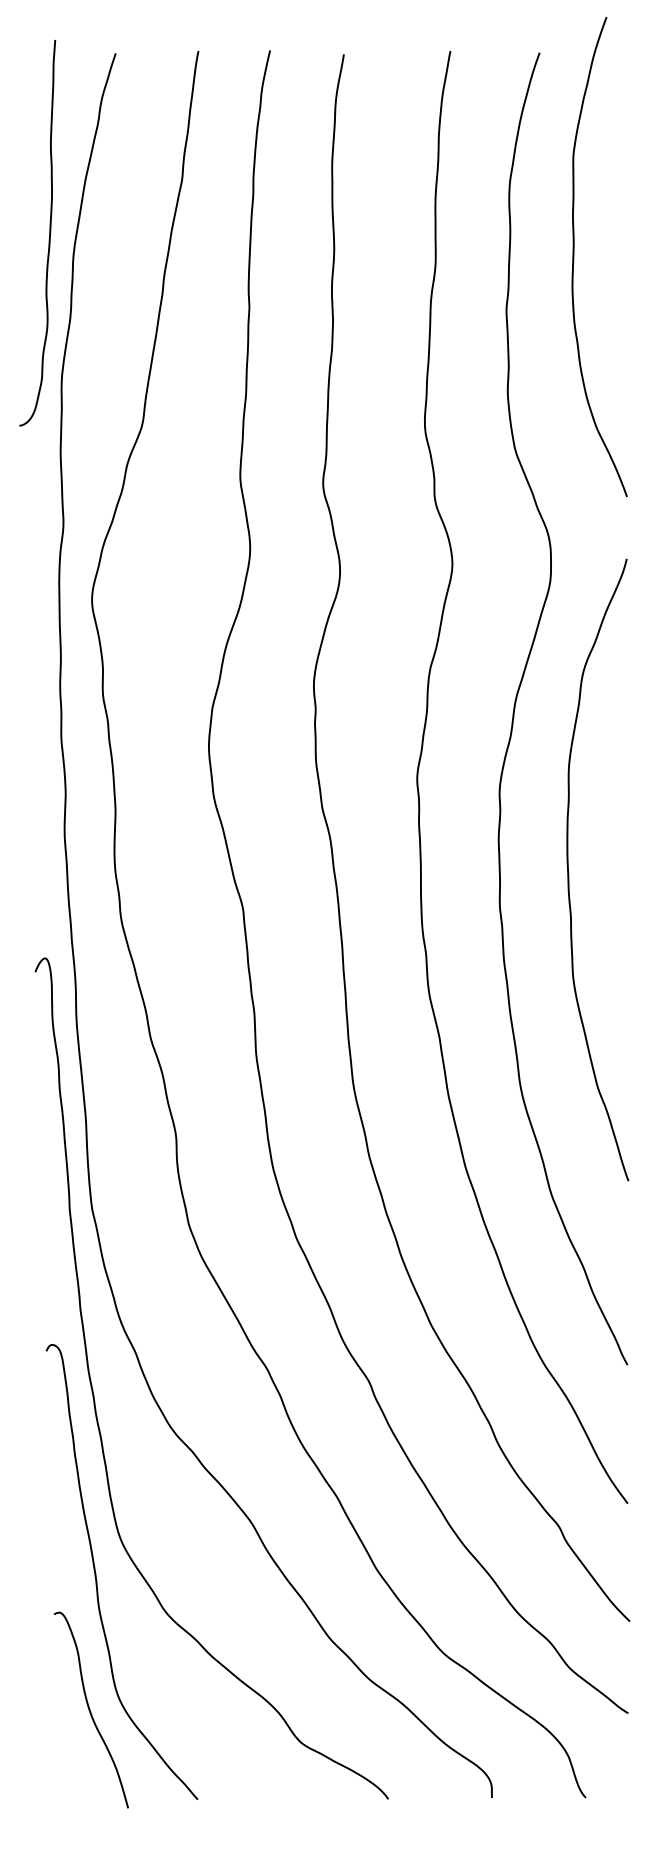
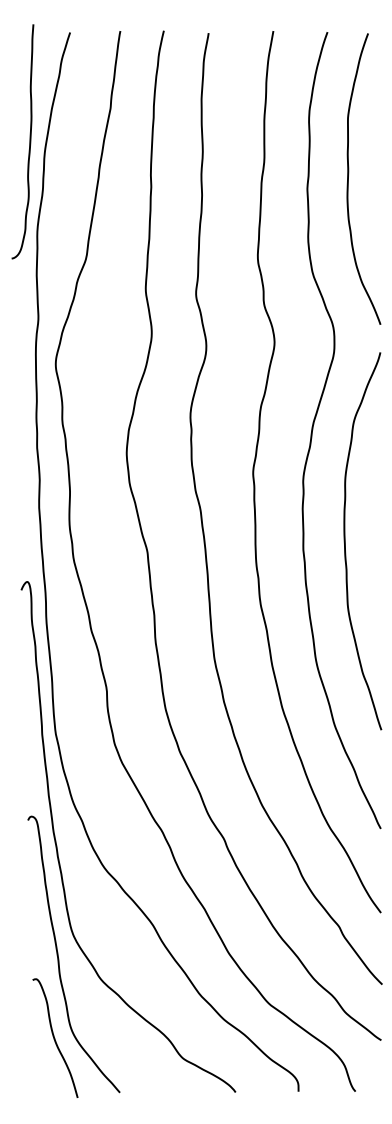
curve: (575, 247) -> (349, 173), moved
curve: (569, 870) -> (345, 541), moved

